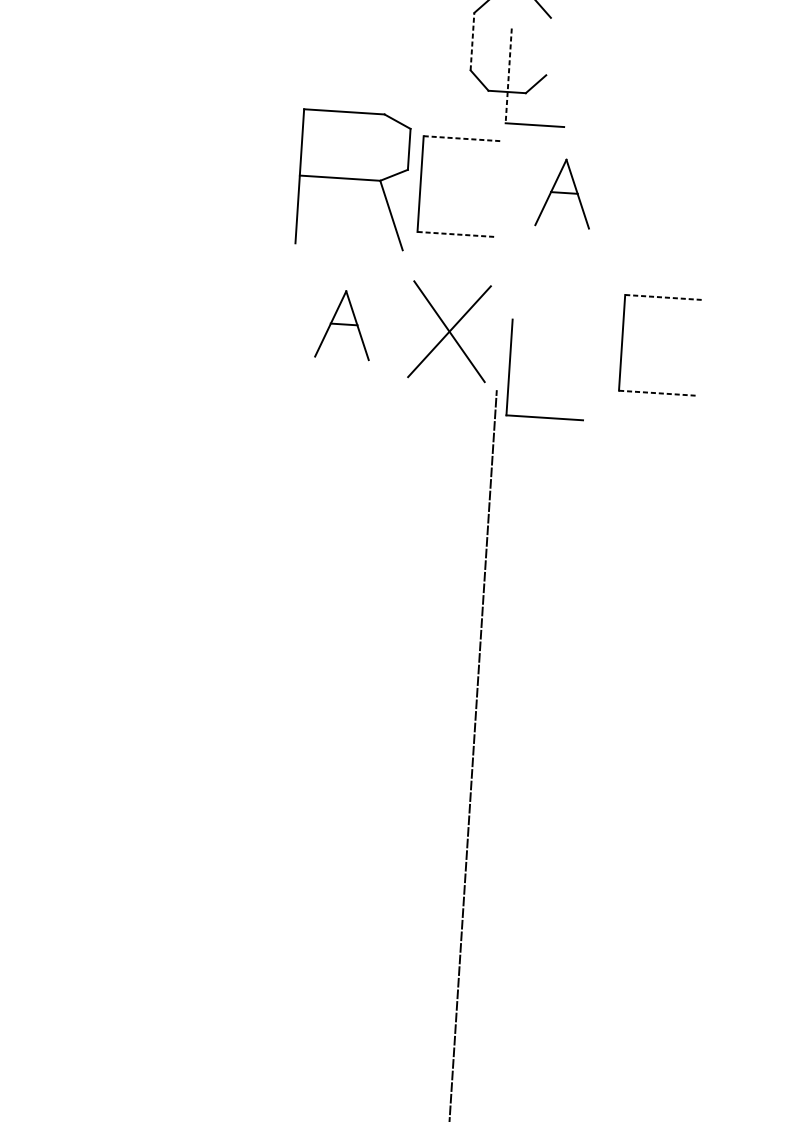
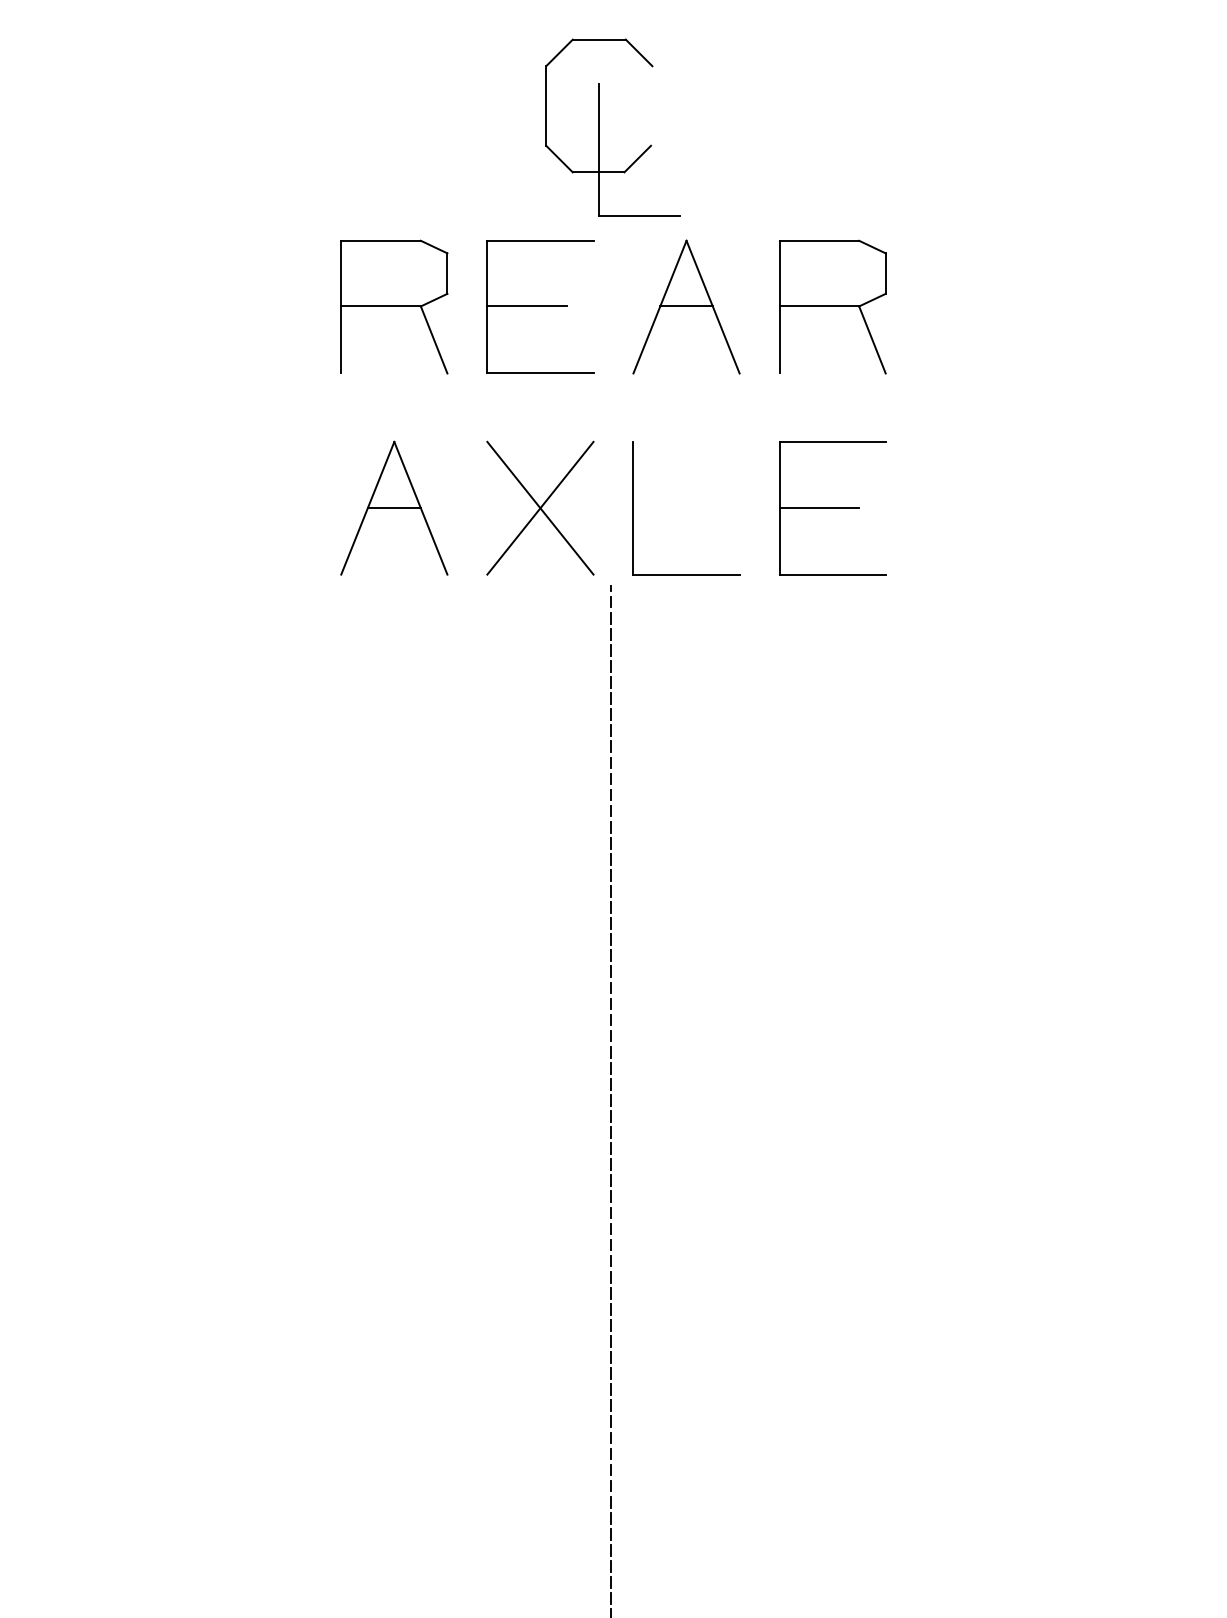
line: (472, 42) -> (546, 106), dashed -> solid
line: (508, 76) -> (599, 150), dashed -> solid
line: (462, 138) -> (540, 240), dashed -> solid
part: (353, 179) -> (394, 306), size x0.71
line: (448, 185) -> (526, 306), added
part: (564, 192) -> (686, 306), size x1.43
part: (669, 199) -> (832, 306), added
line: (455, 234) -> (539, 373), dashed -> solid
line: (664, 297) -> (833, 441), dashed -> solid
part: (344, 324) -> (394, 507), size x1.43
line: (650, 344) -> (819, 507), added
part: (509, 367) -> (633, 508), moved
line: (657, 393) -> (832, 574), dashed -> solid

